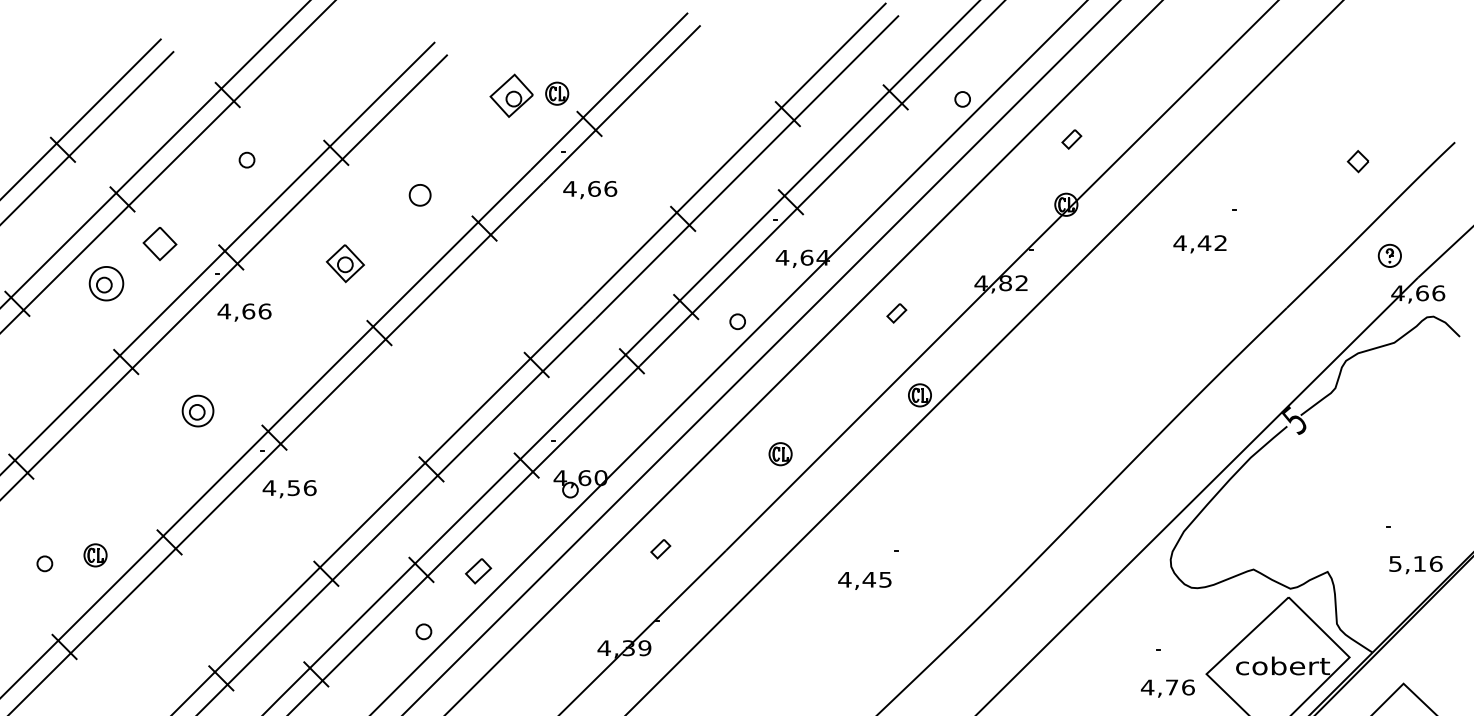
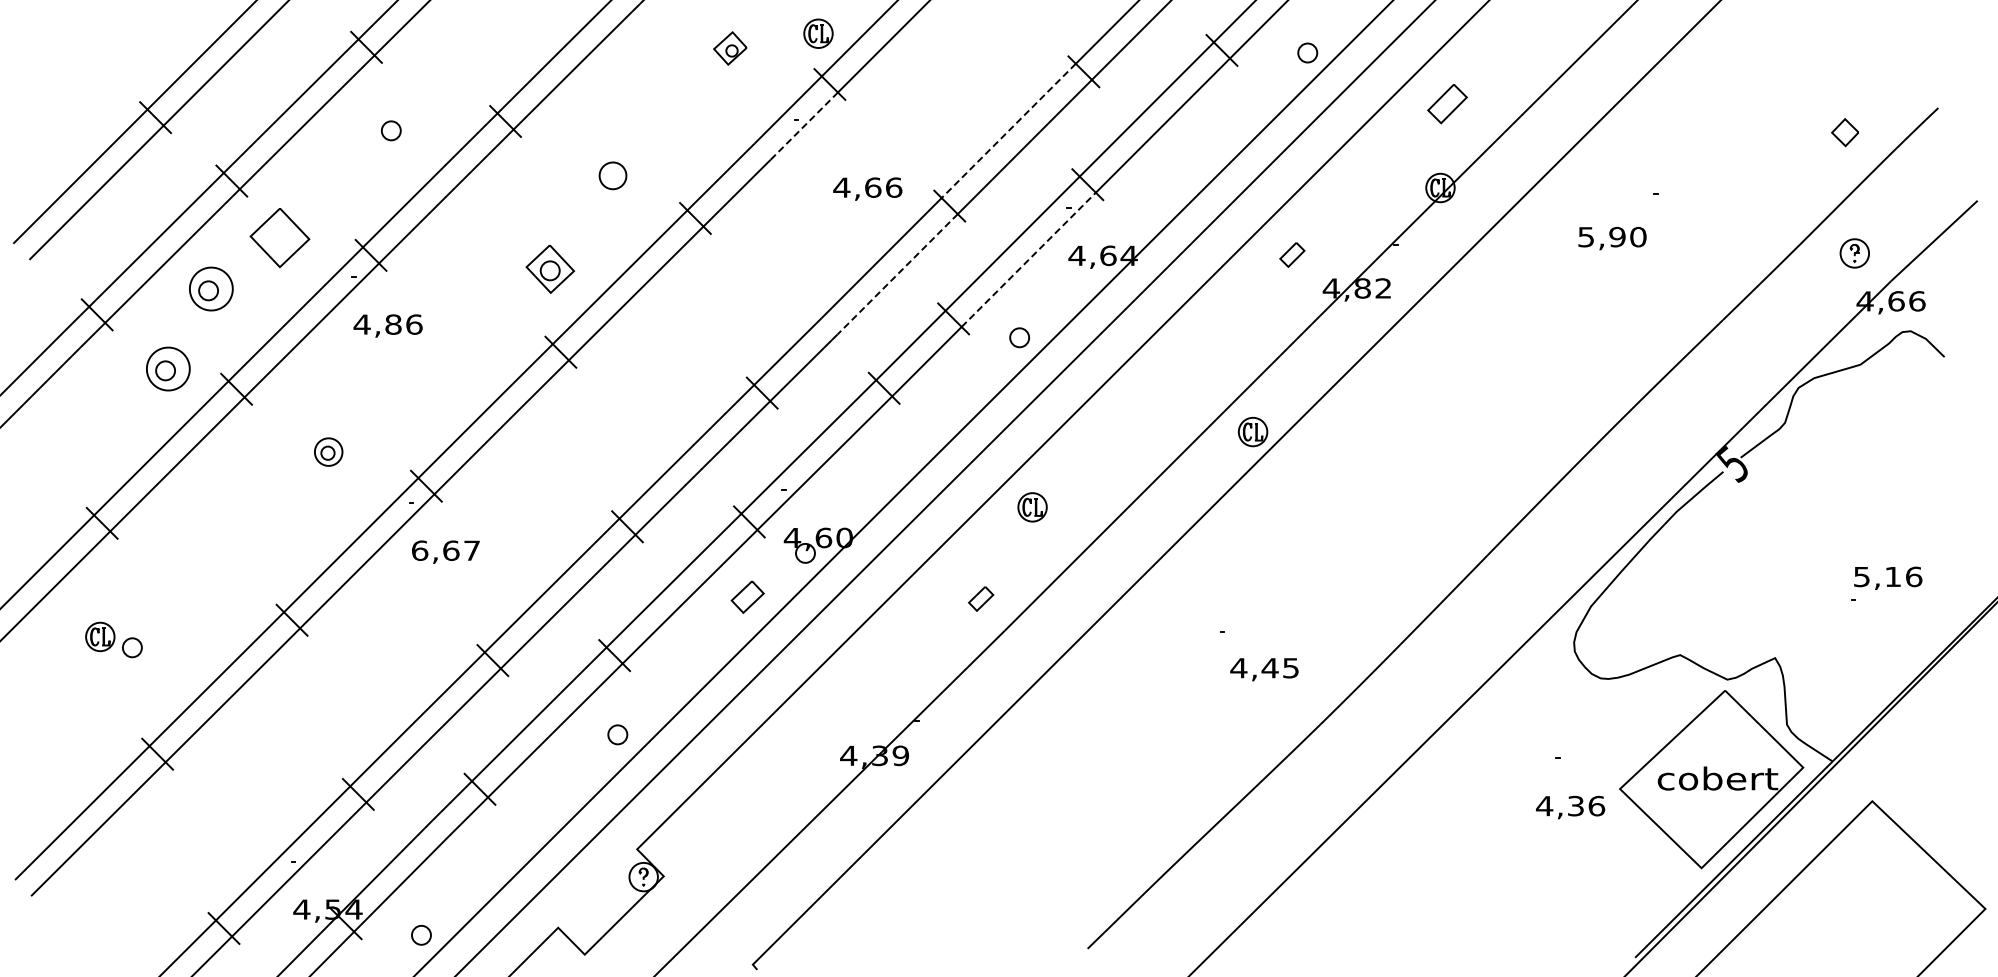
part: (557, 93) -> (818, 33), moved
part: (511, 95) -> (730, 48), size x0.6
part: (1071, 139) -> (1447, 104), size x1.6
line: (569, 155) -> (804, 125), solid -> dashed
line: (729, 159) -> (1008, 130), solid -> dashed
part: (1358, 161) -> (1845, 132), moved
text: (590, 189) -> (867, 188), moved
text: (1199, 242) -> (1611, 236), 4,42 -> 5,90
part: (159, 243) -> (279, 237), size x1.4
line: (744, 260) -> (1028, 259), solid -> dashed
part: (345, 262) -> (550, 268), moved
line: (642, 272) -> (897, 274), solid -> dashed
text: (248, 311) -> (393, 324), 4,66 -> 4,86
part: (896, 312) -> (1292, 254), moved
part: (73, 345) -> (168, 368), added
part: (197, 410) -> (328, 451), size x0.7
part: (780, 454) -> (1032, 507), moved
text: (289, 487) -> (445, 550), 4,56 -> 6,67
part: (661, 548) -> (981, 598), moved
part: (95, 555) -> (100, 636), moved
text: (1416, 564) -> (1888, 577), moved
part: (478, 570) -> (747, 596), moved
text: (864, 580) -> (1264, 669), moved
text: (1171, 687) -> (1575, 805), 4,76 -> 4,36

